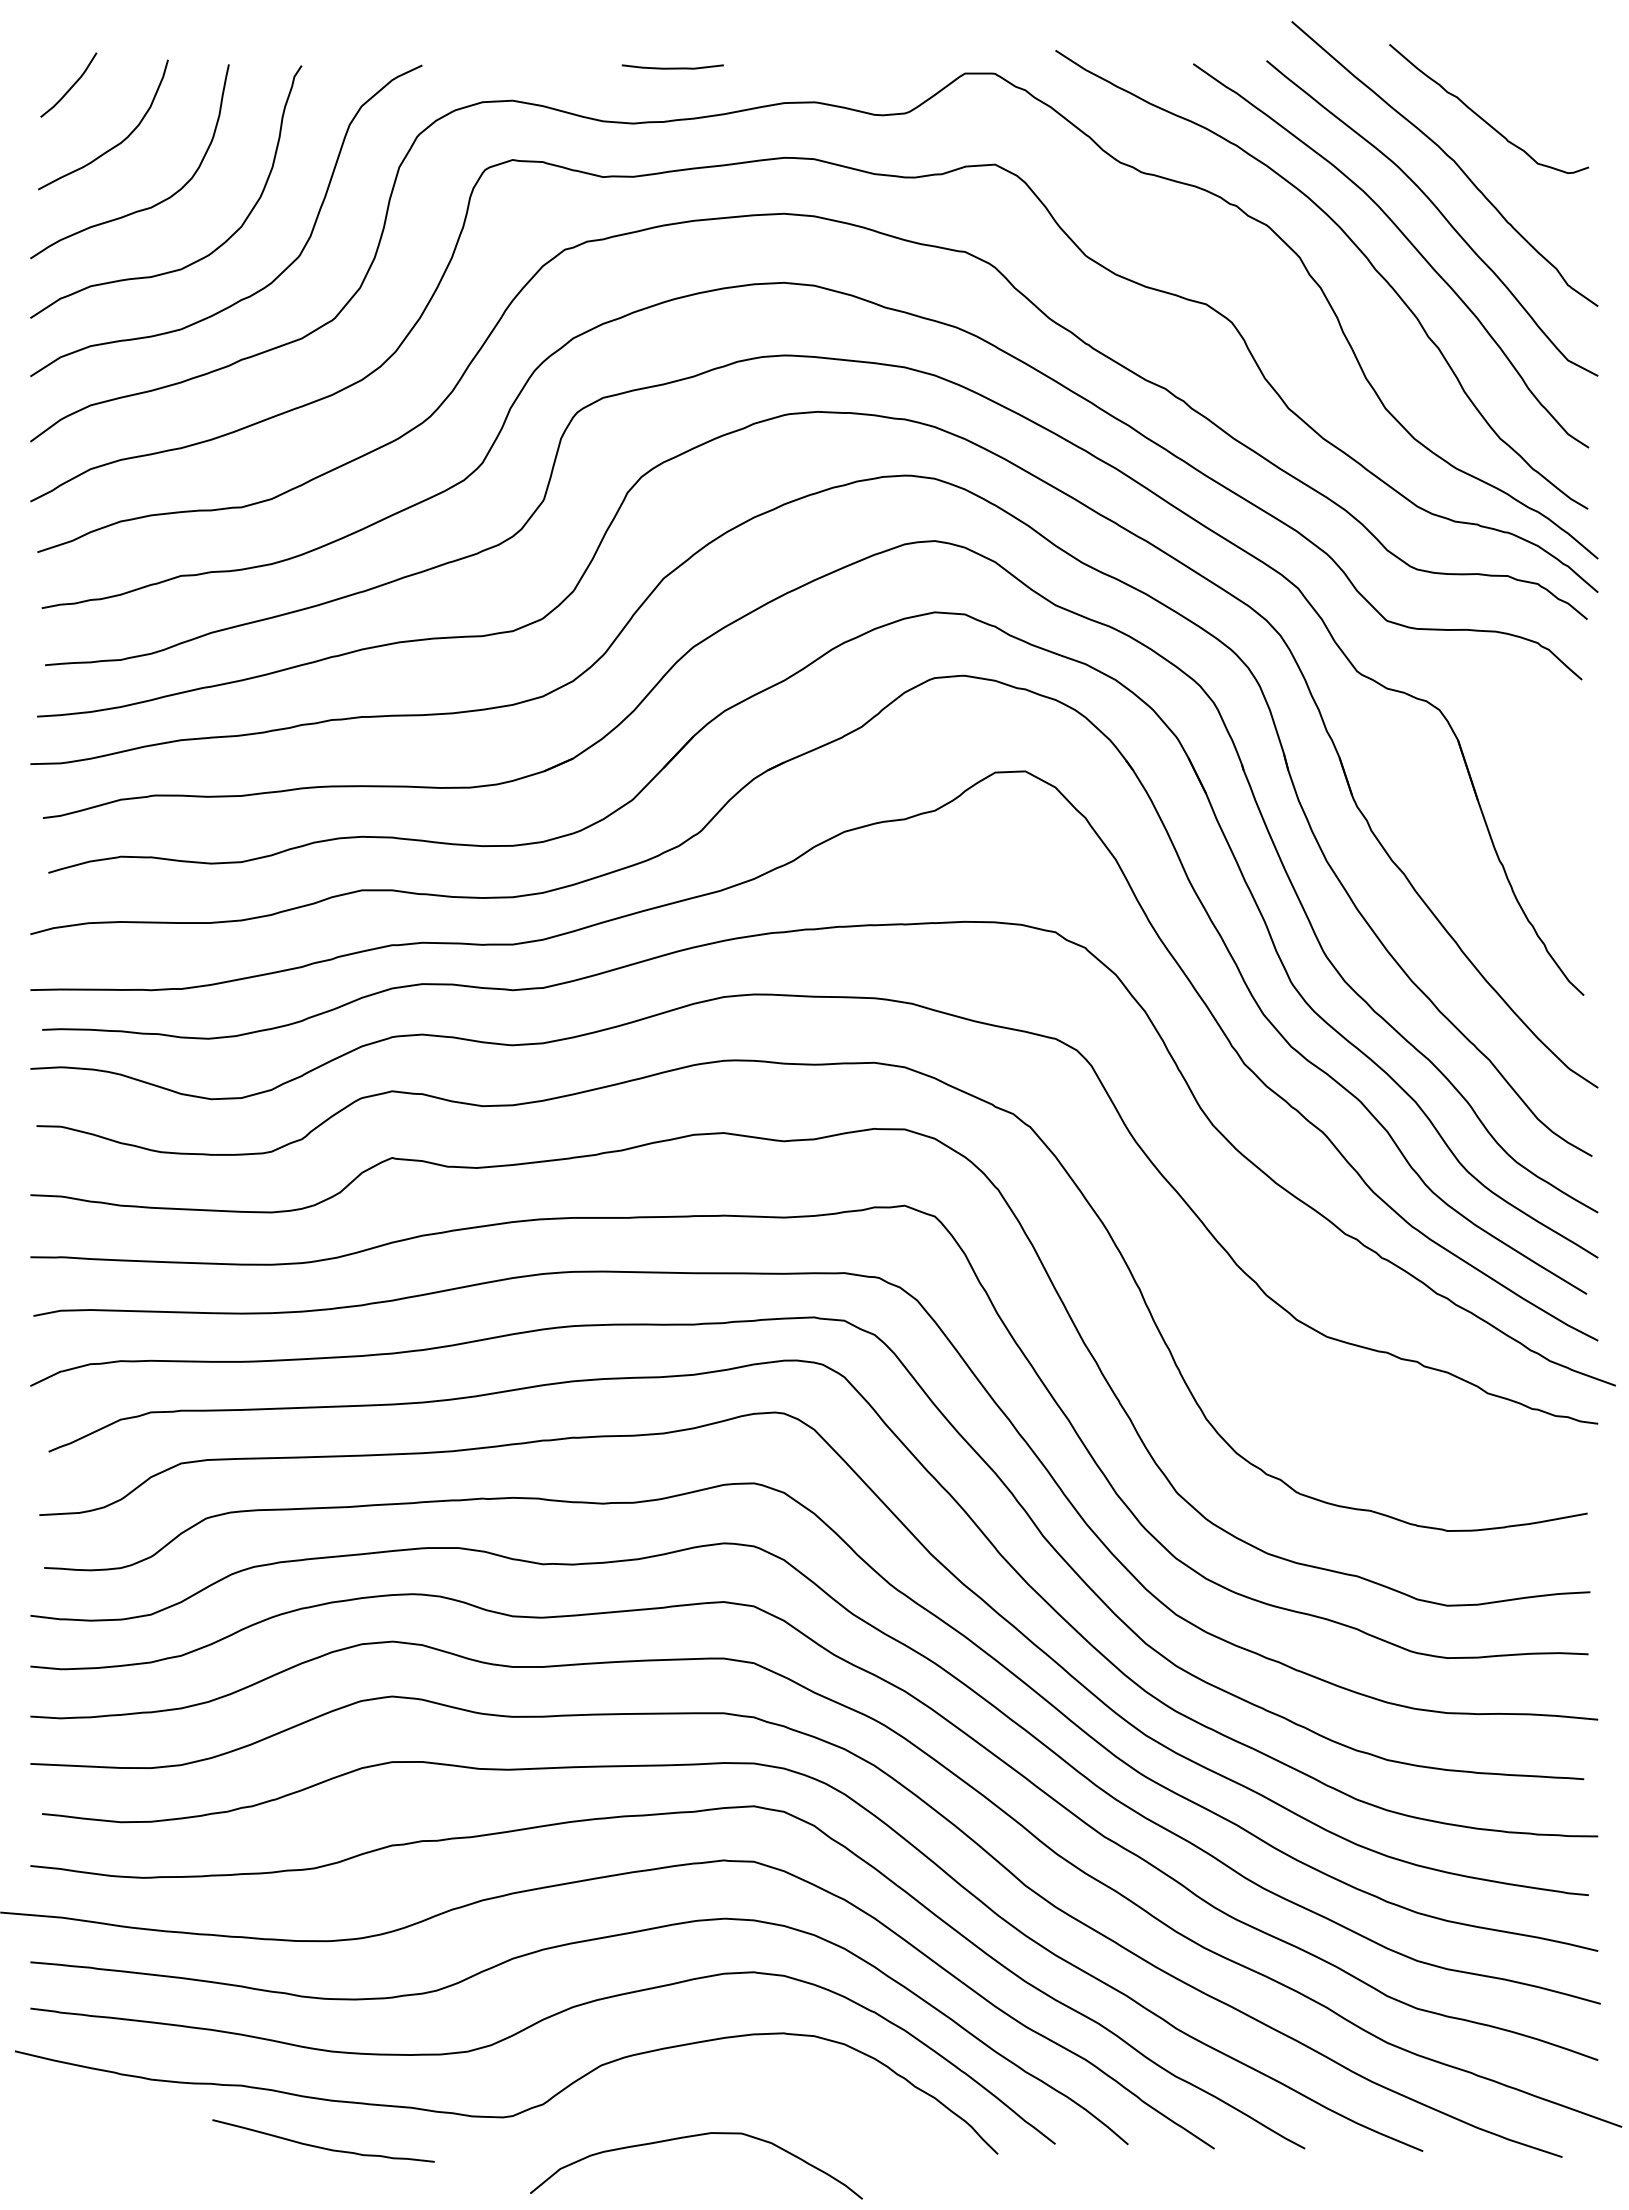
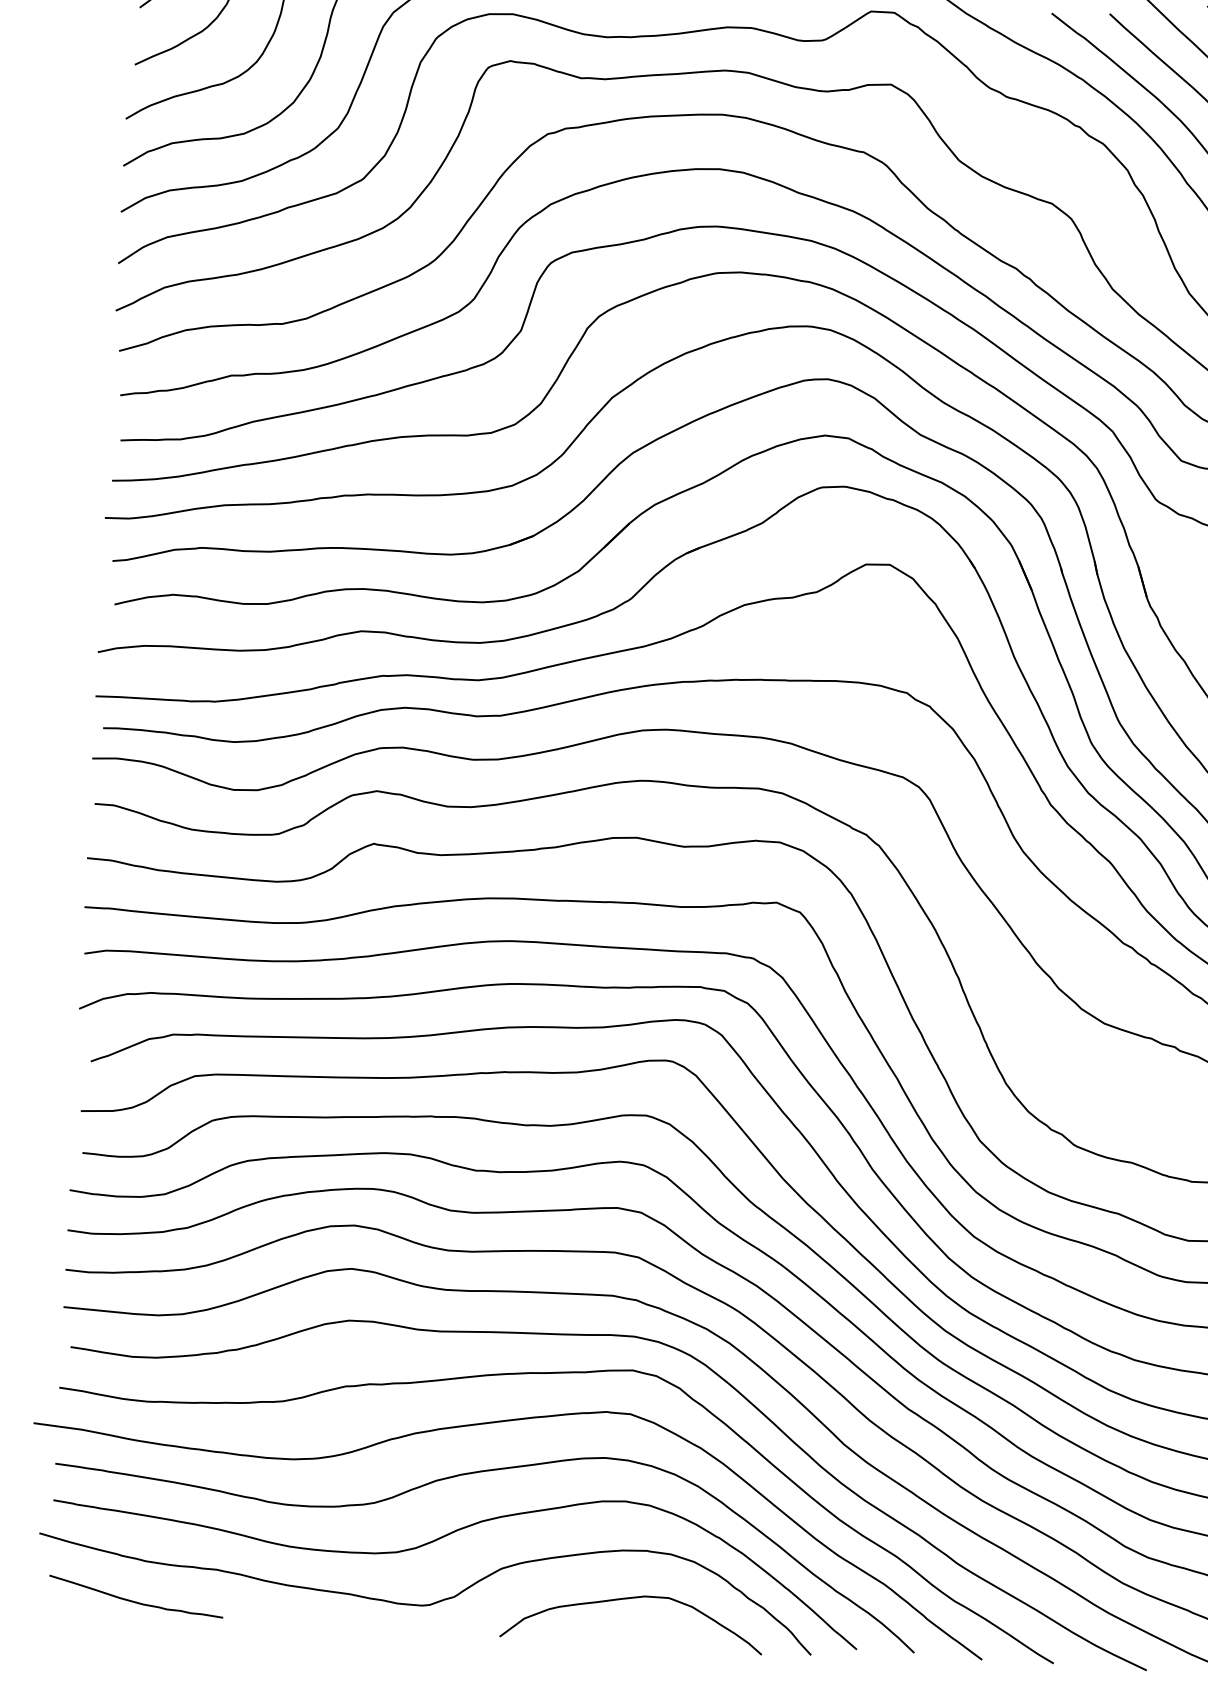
curve: (691, 2137) -> (629, 1599), moved
curve: (320, 2146) -> (133, 1600), moved

